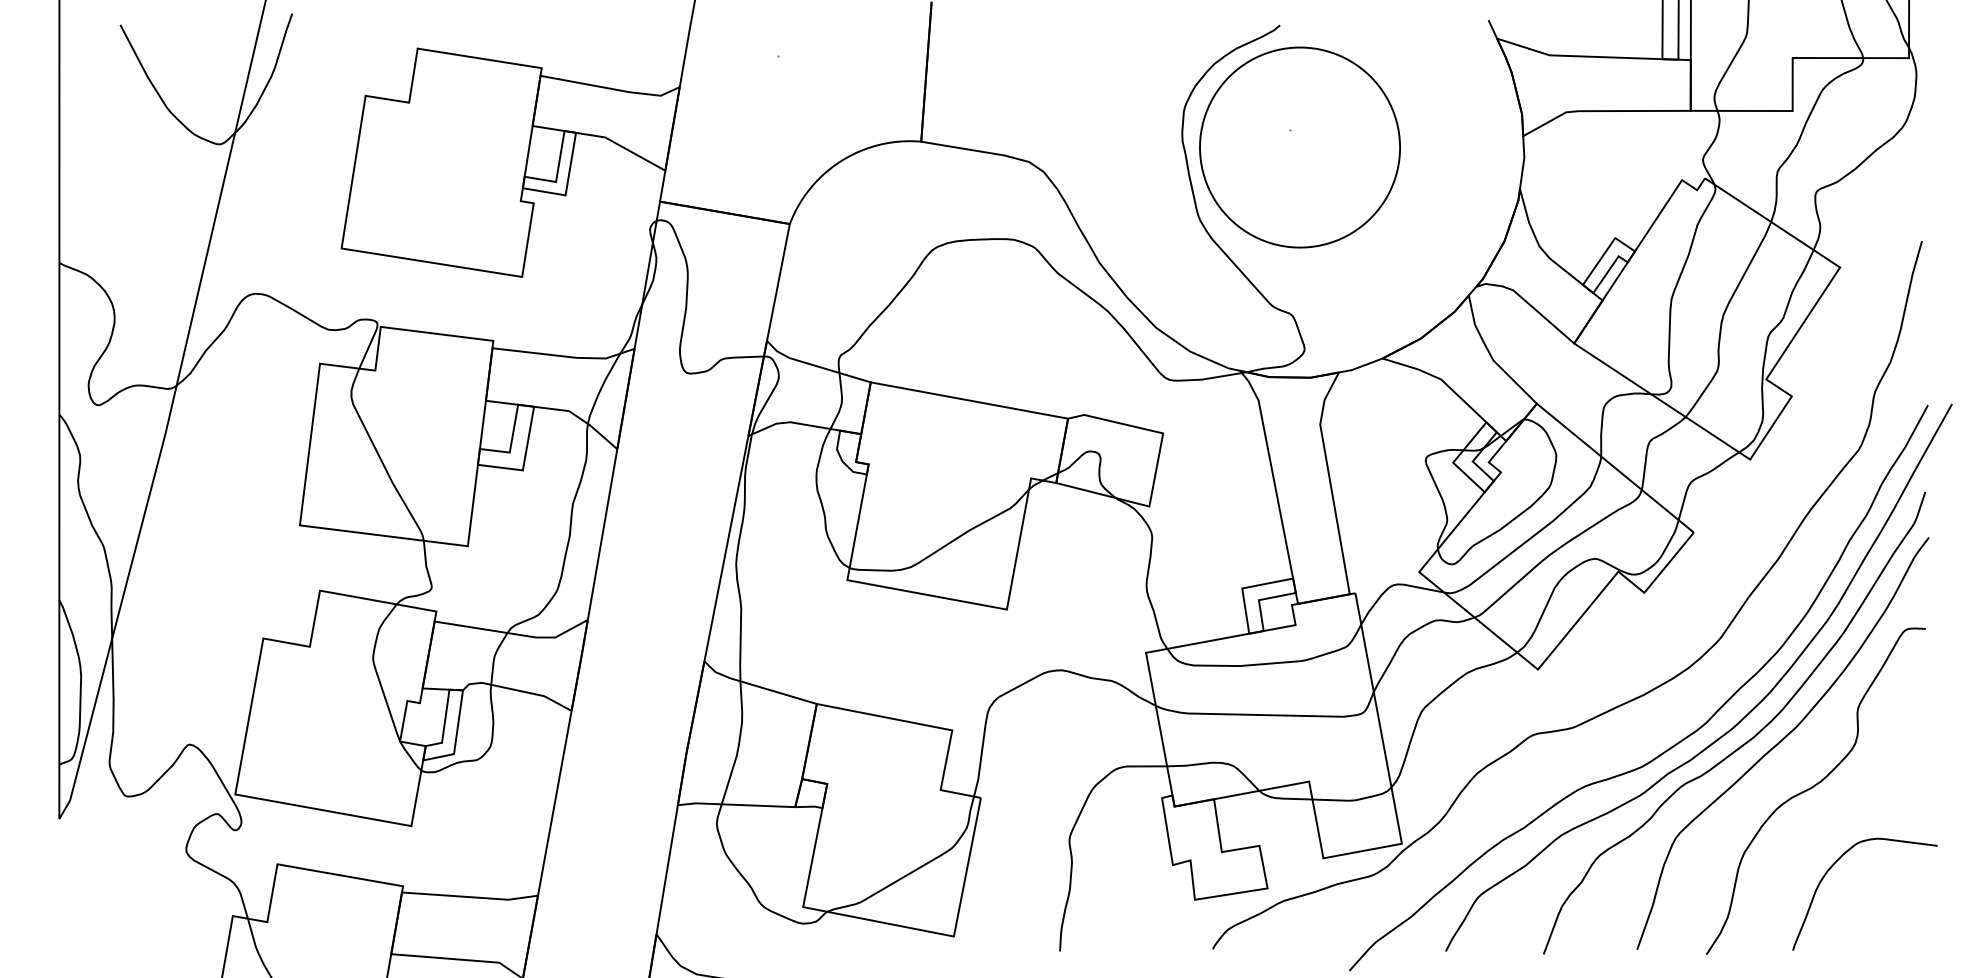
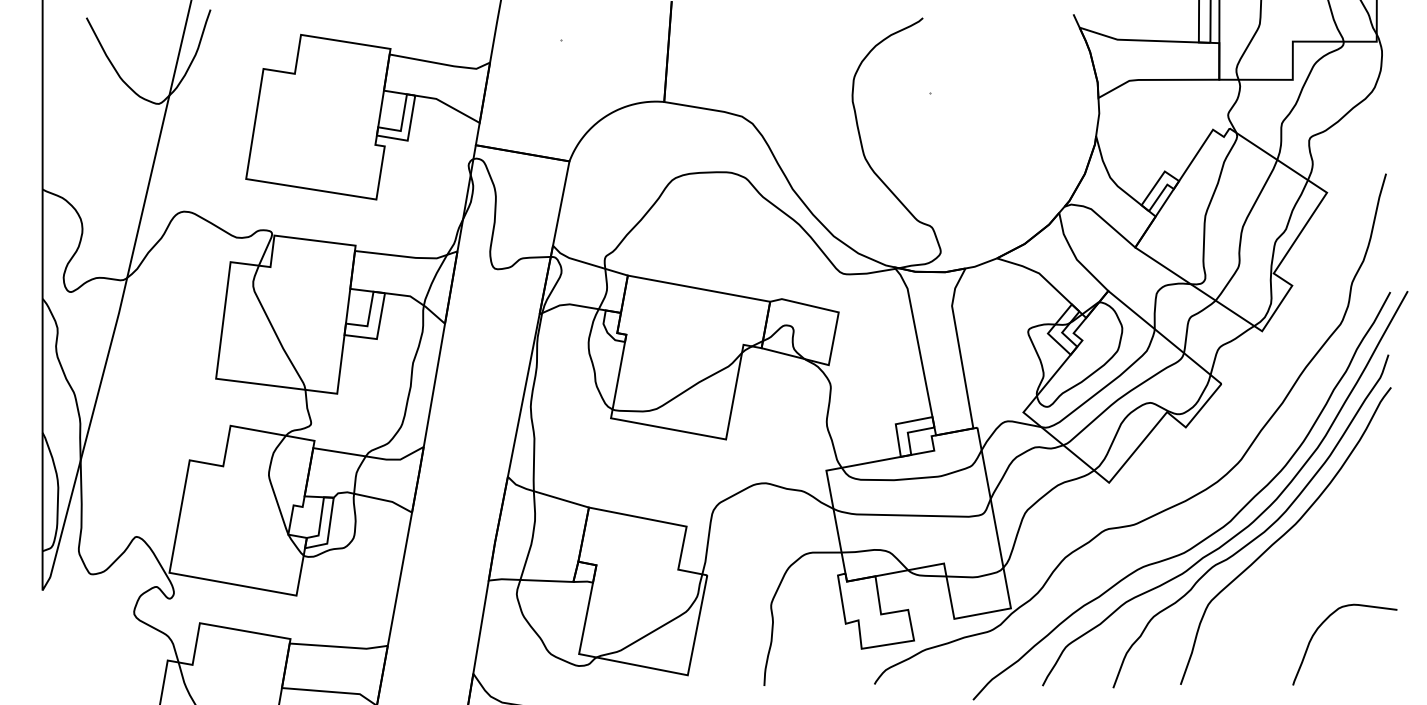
part: (1299, 147) -> (937, 106), removed
curve: (1814, 787) -> (1308, 567), removed

